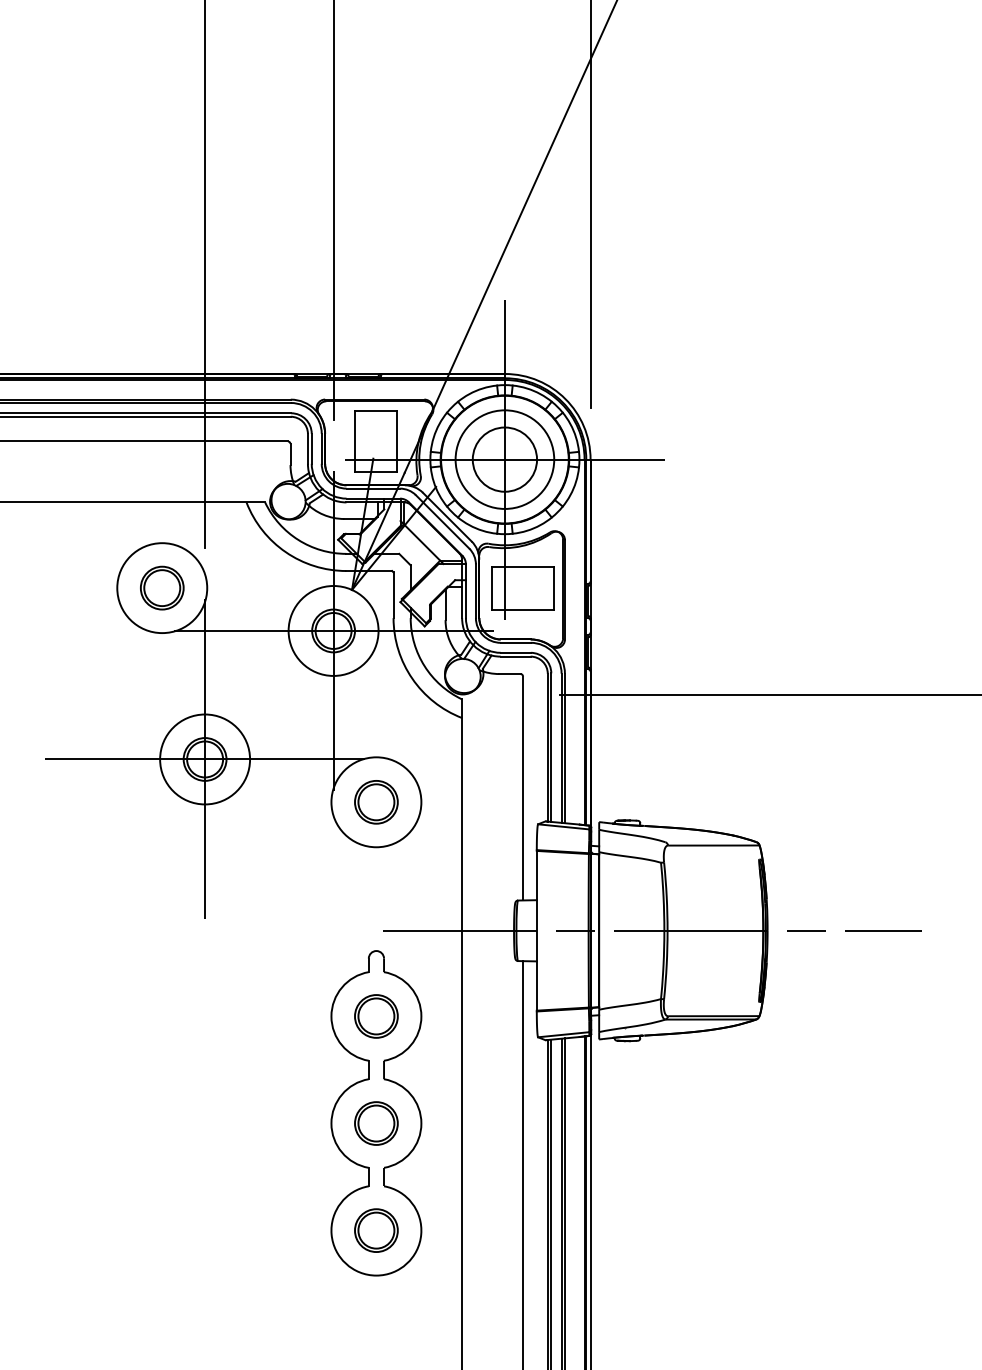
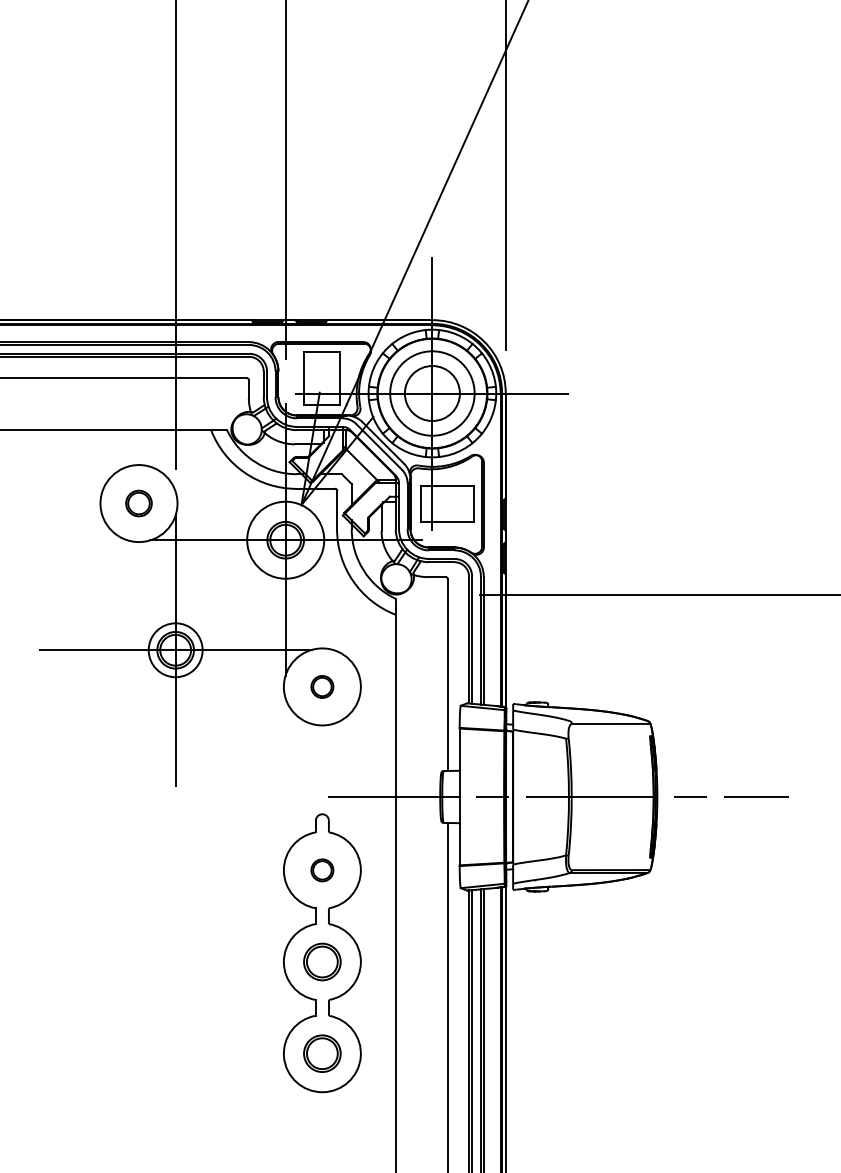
part: (161, 588) -> (138, 503), size x0.7
circle: (204, 758) -> (175, 649), size x0.7
part: (376, 801) -> (322, 686), size x0.6
part: (376, 1016) -> (322, 870), size x0.6

